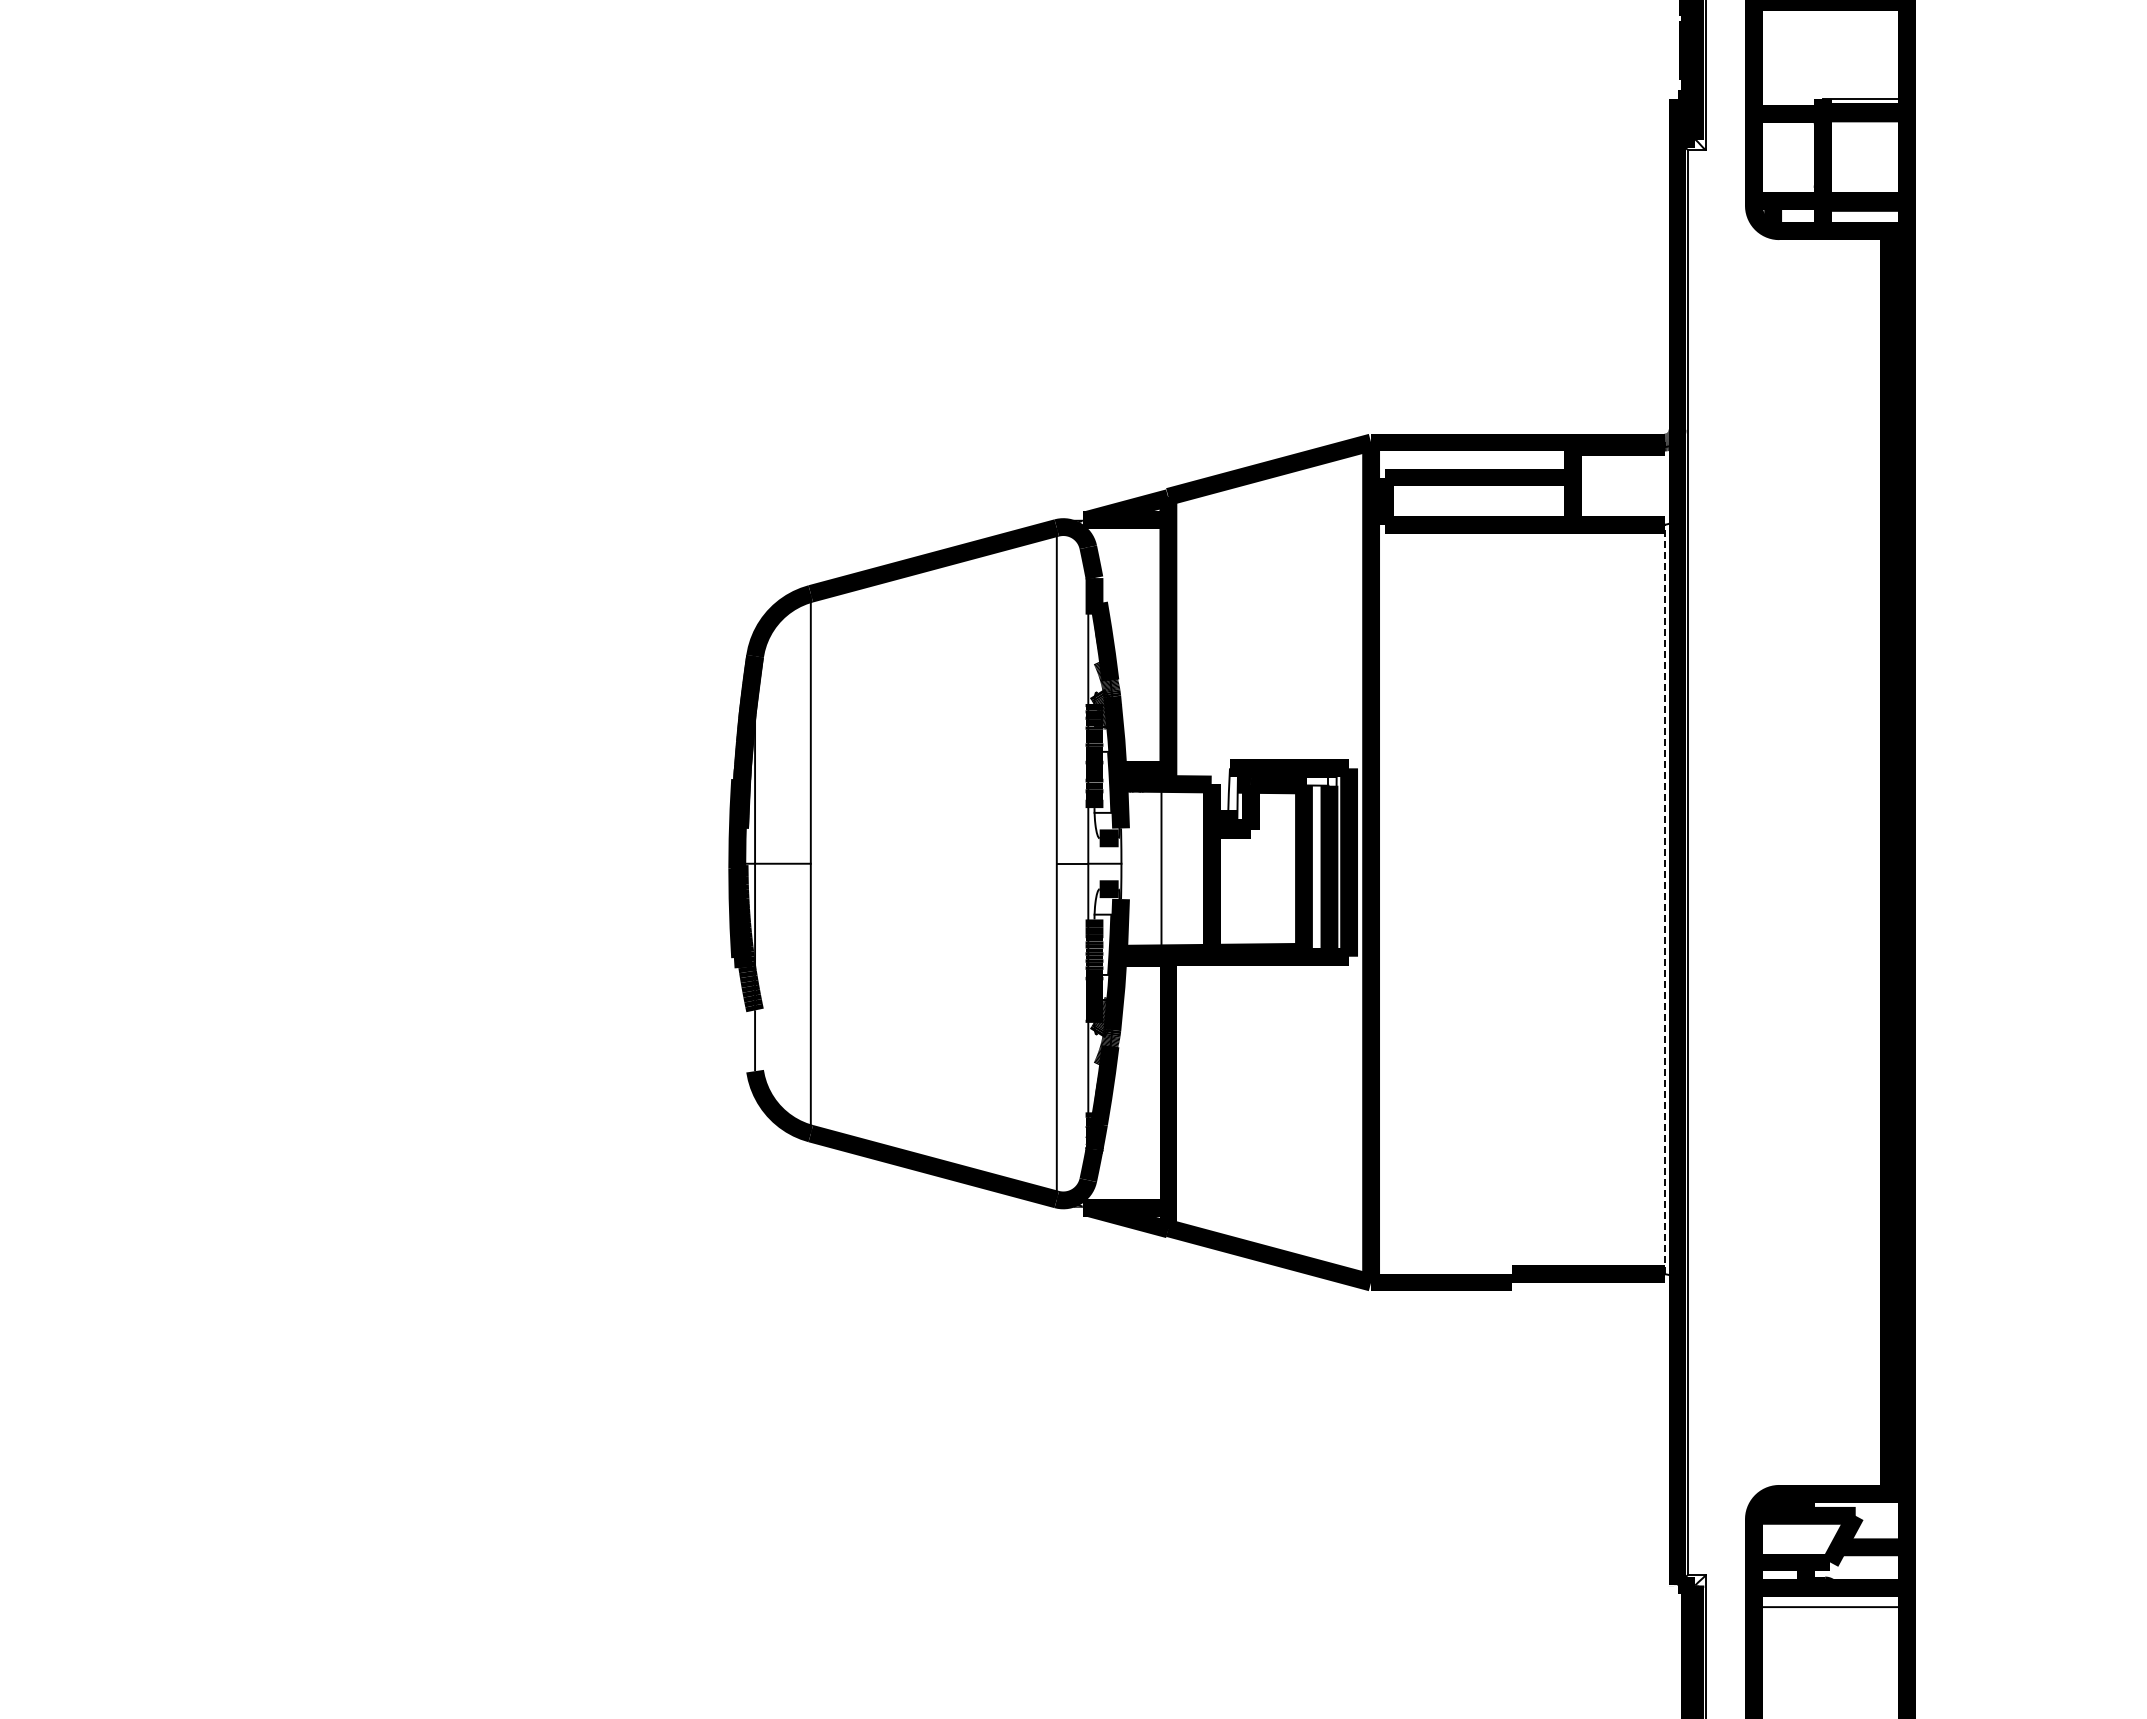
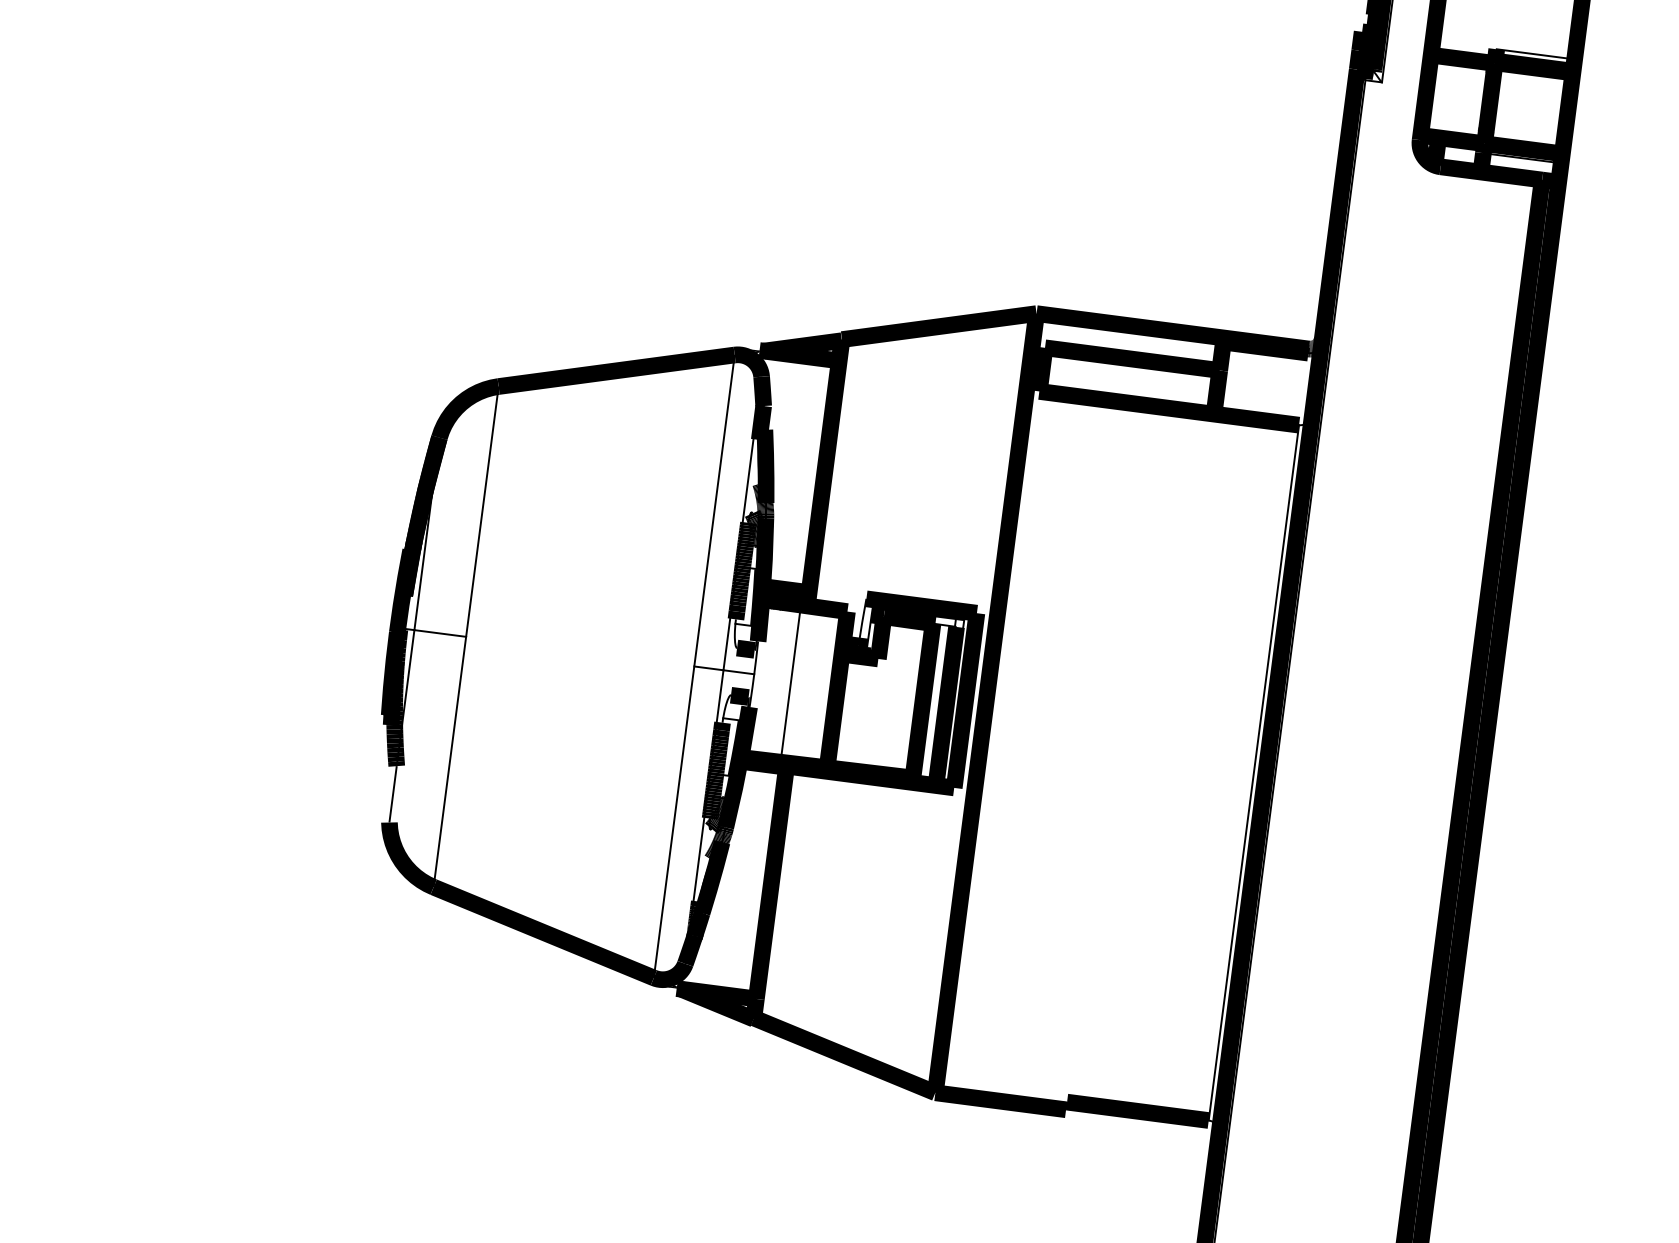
line: (1664, 899) -> (1253, 772), dashed -> solid

